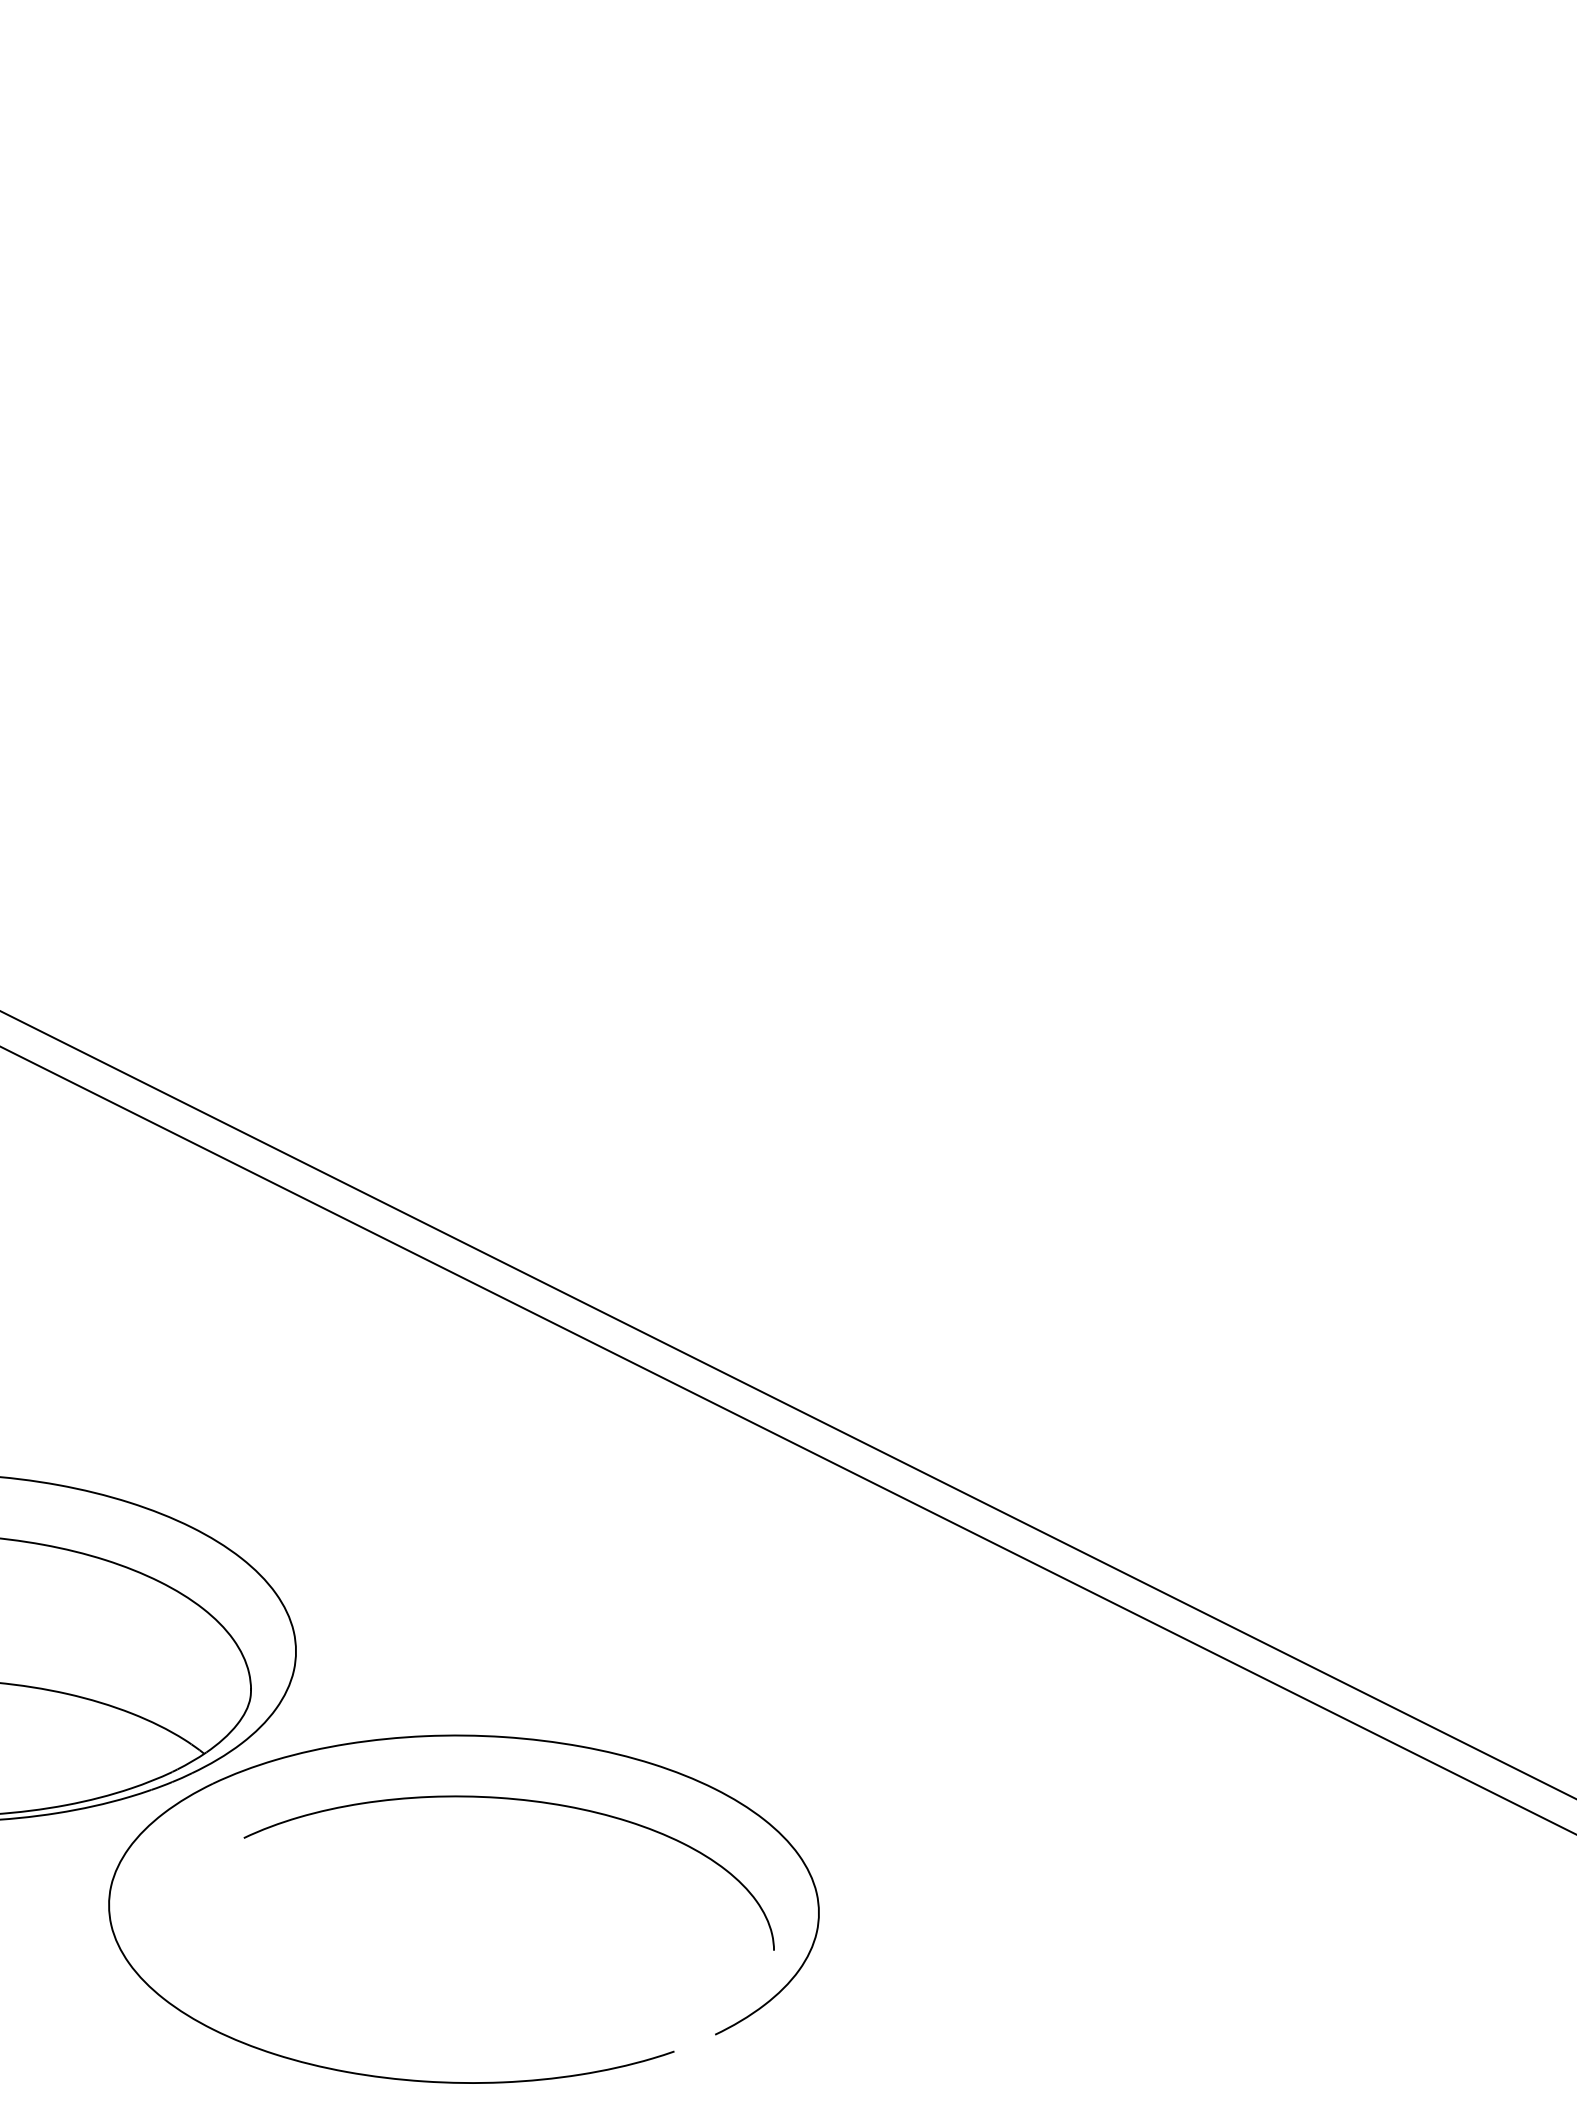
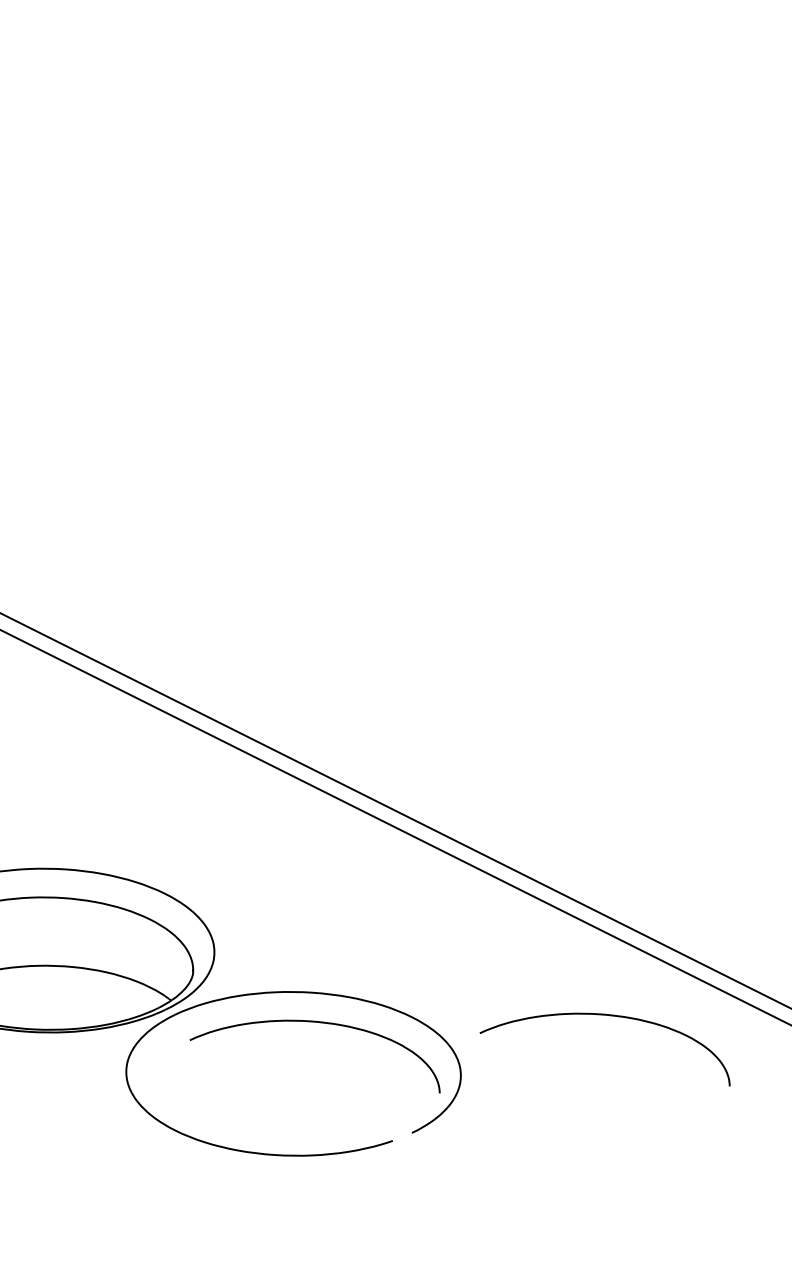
curve: (1136, 1787) -> (610, 1016), added

